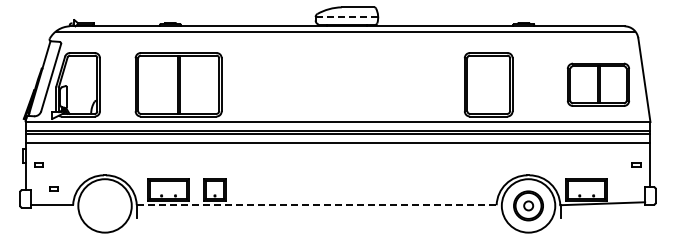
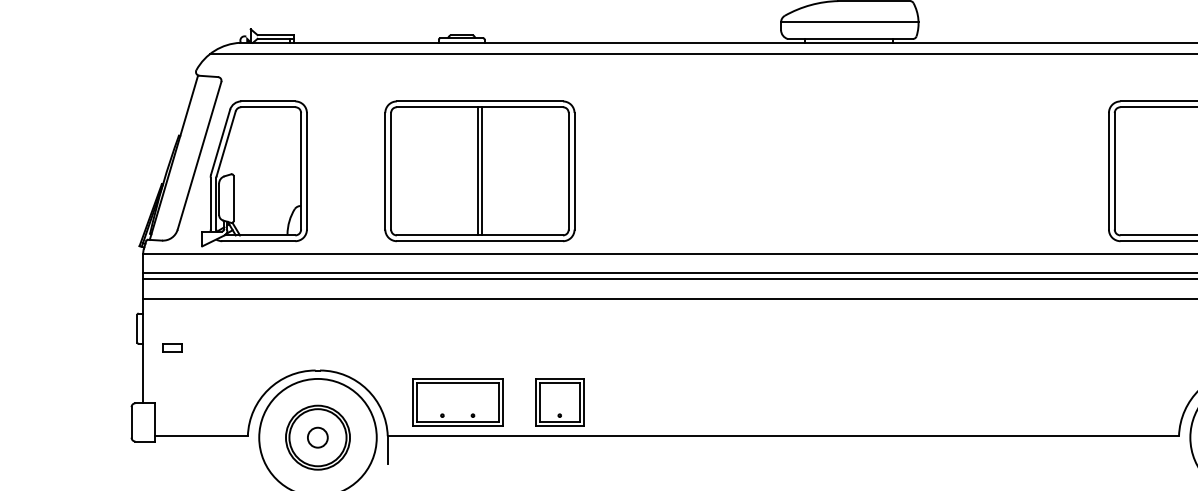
line: (347, 17) -> (851, 23), dashed -> solid
part: (53, 188) -> (204, 399), removed
part: (104, 205) -> (316, 436), added
line: (316, 205) -> (782, 436), dashed -> solid

